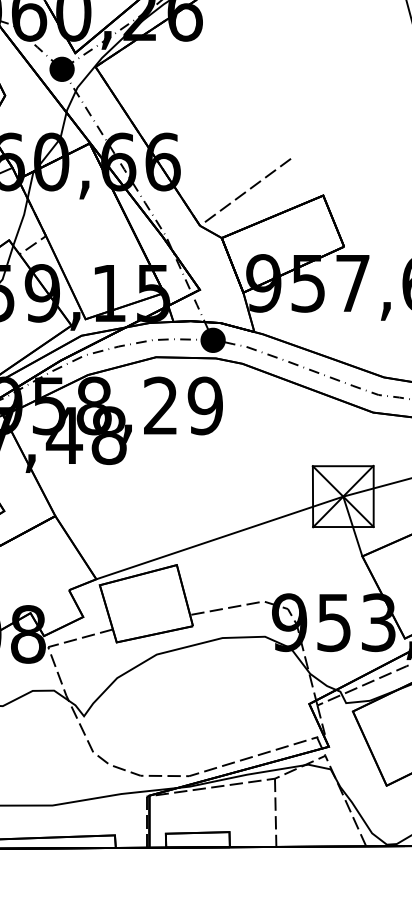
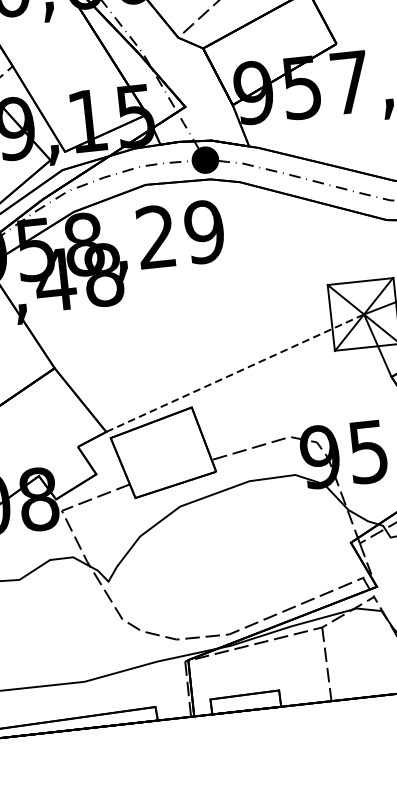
line: (220, 537) -> (235, 372), solid -> dashed

